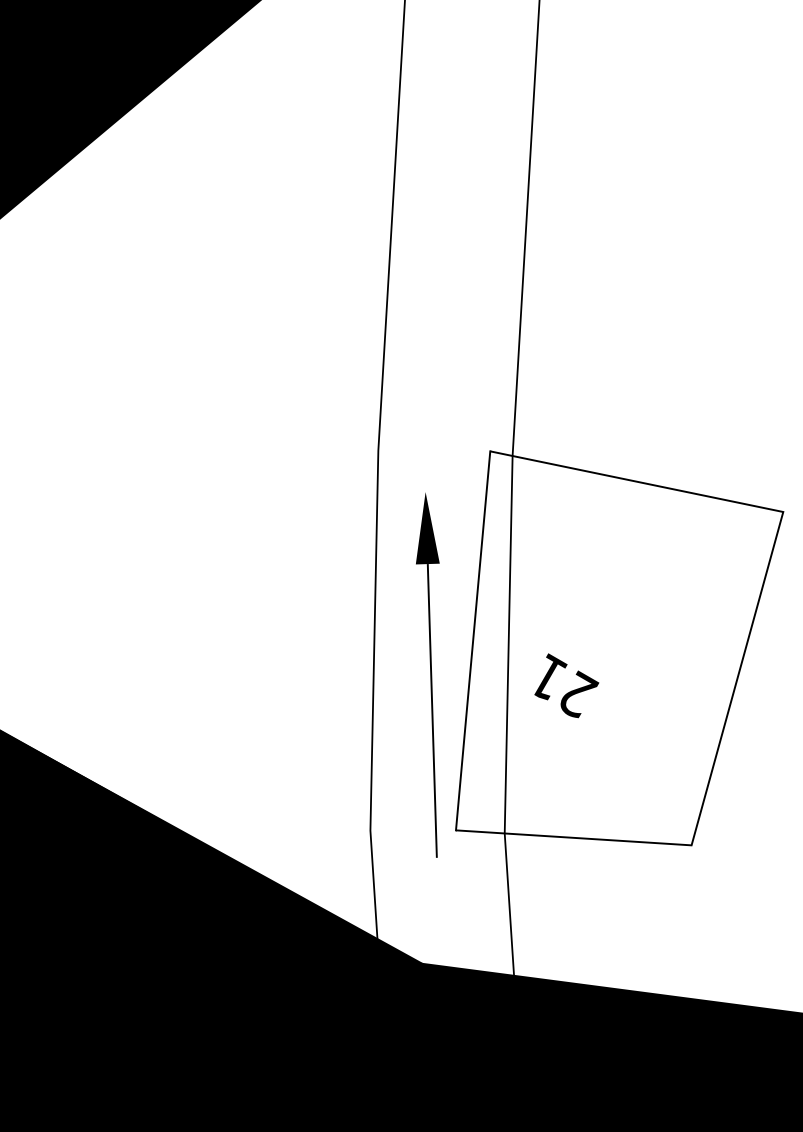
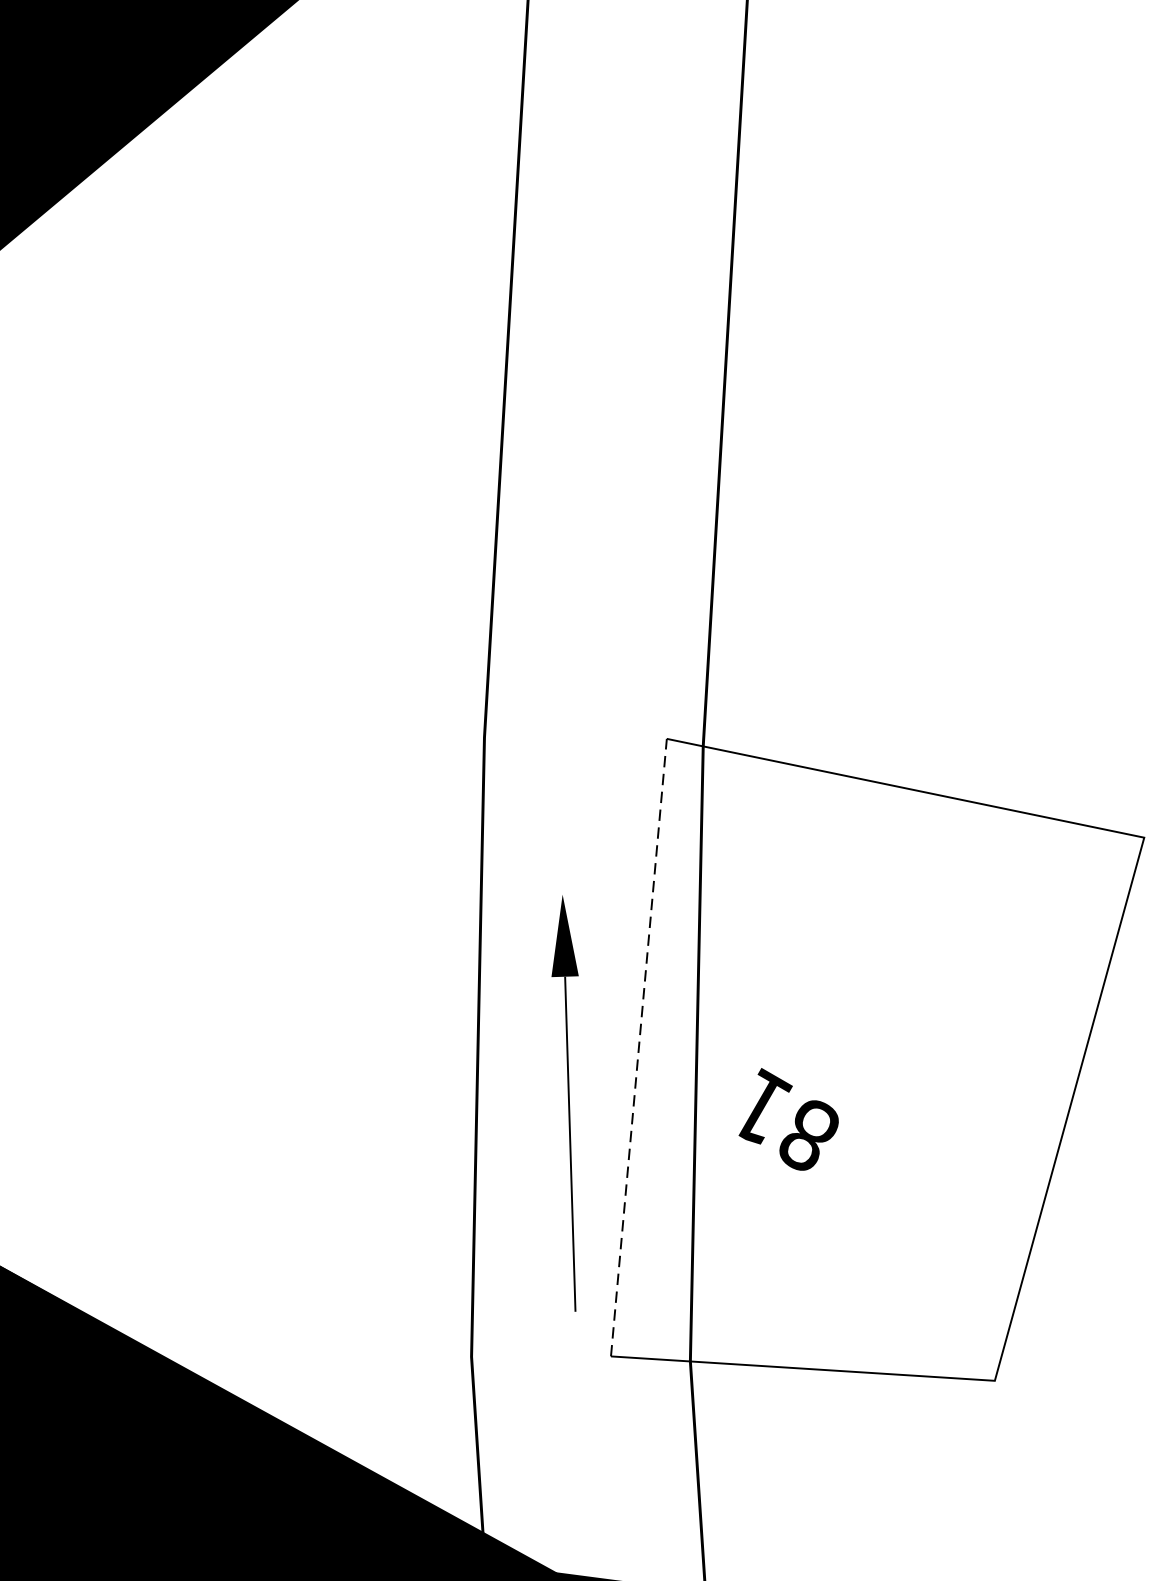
line: (473, 640) -> (639, 1047), solid -> dashed
part: (427, 674) -> (564, 1102), size x0.7
text: (579, 694) -> (812, 1135), 21 -> 81

